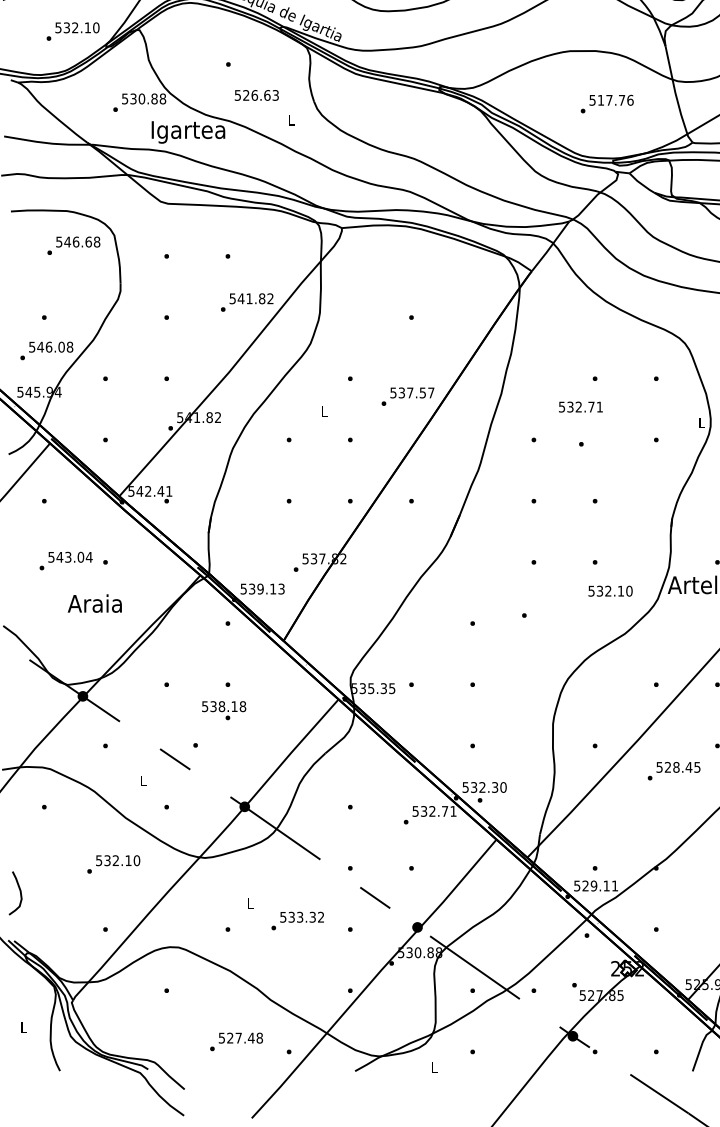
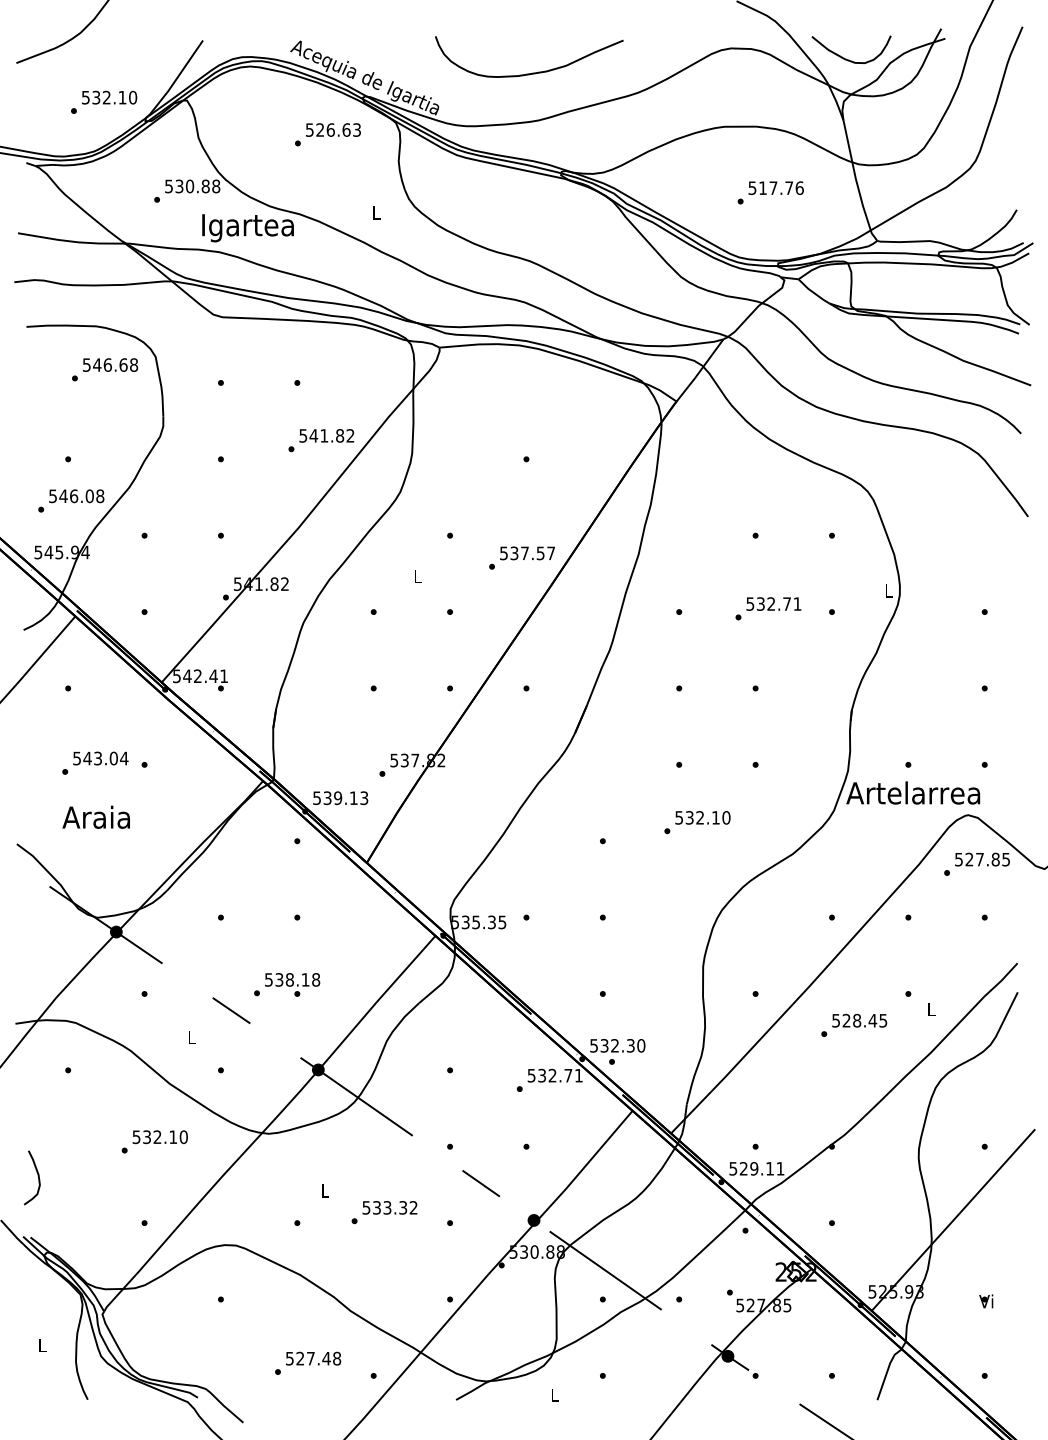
text: (256, 94) -> (333, 129), moved
text: (580, 406) -> (773, 603), moved
text: (610, 590) -> (702, 817), moved
text: (94, 602) -> (95, 816), moved
text: (224, 710) -> (292, 984), moved

